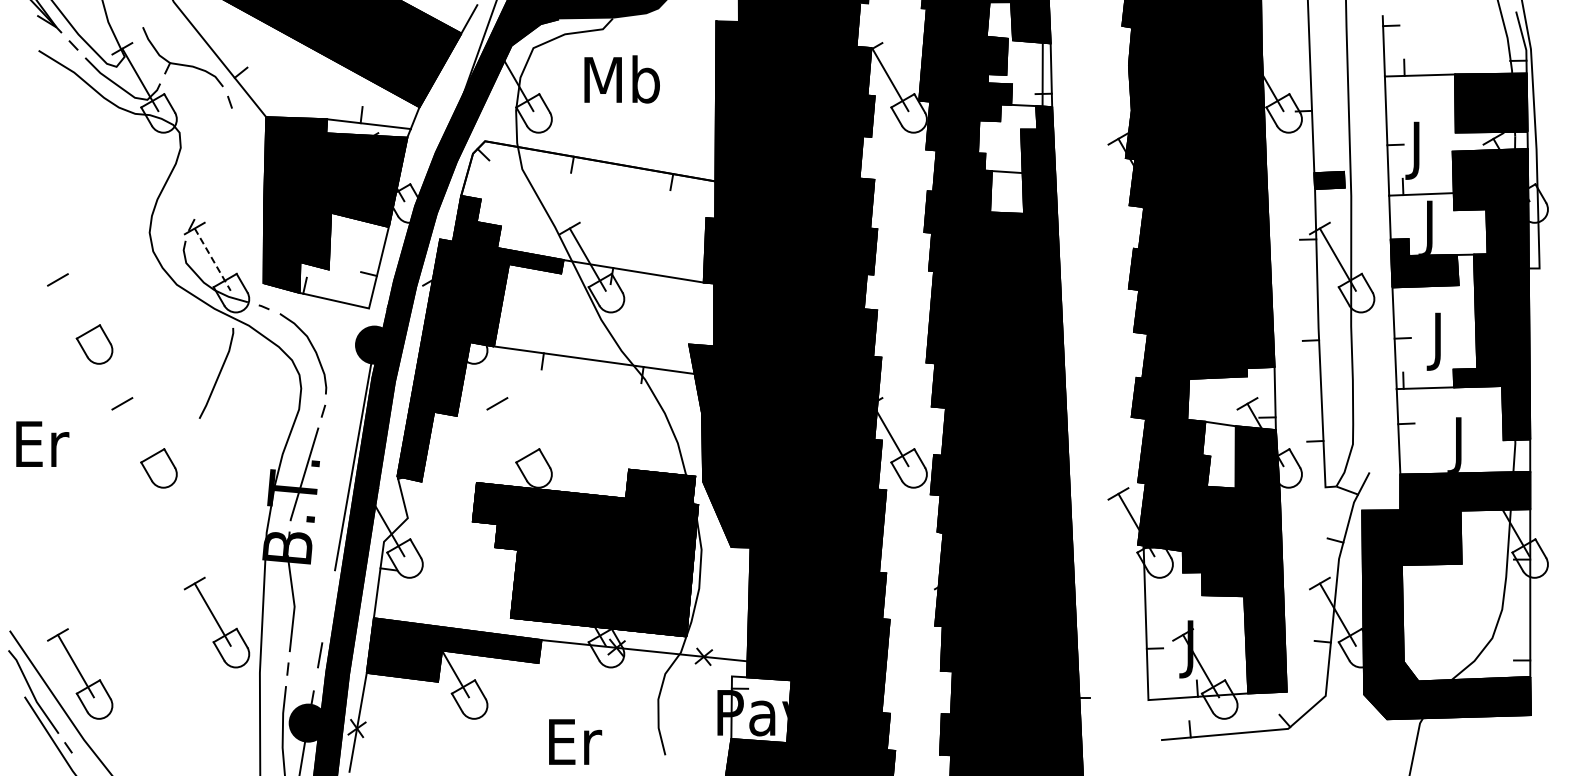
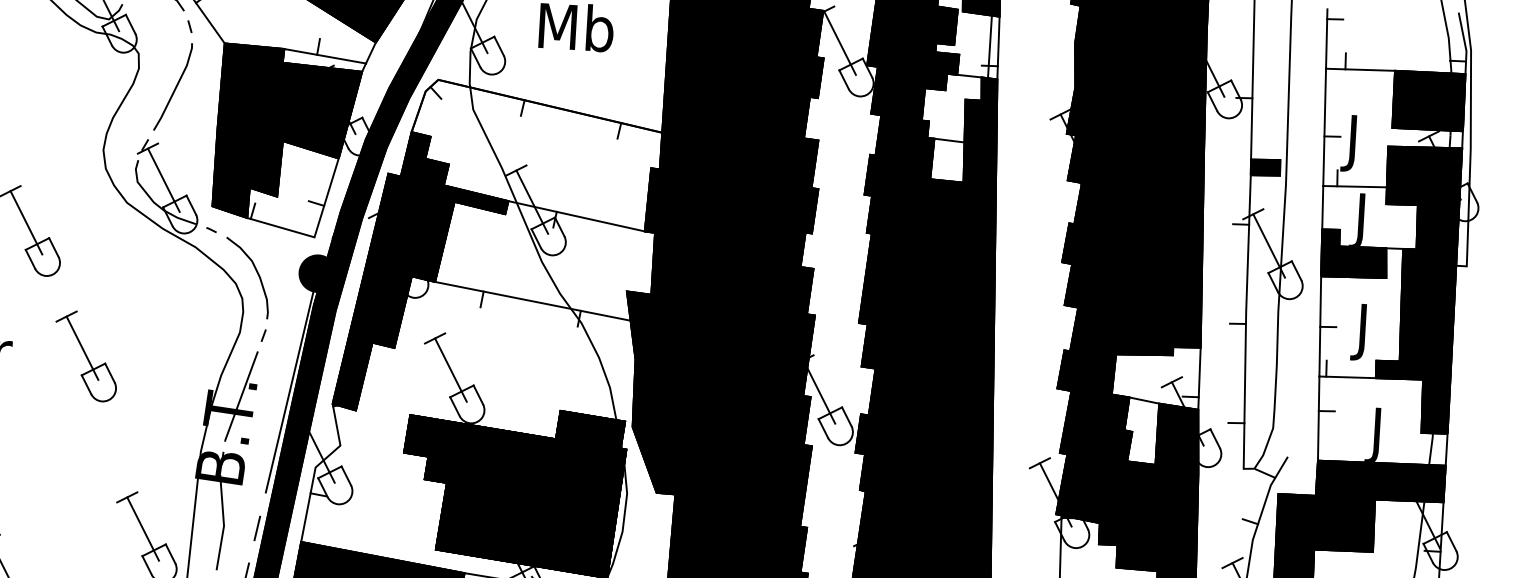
line: (212, 259) -> (163, 180), dashed -> solid
line: (75, 310) -> (26, 222), added
line: (218, 373) -> (175, 87), moved
line: (140, 434) -> (82, 347), added
line: (515, 434) -> (451, 369), added
line: (328, 607) -> (257, 528), added

